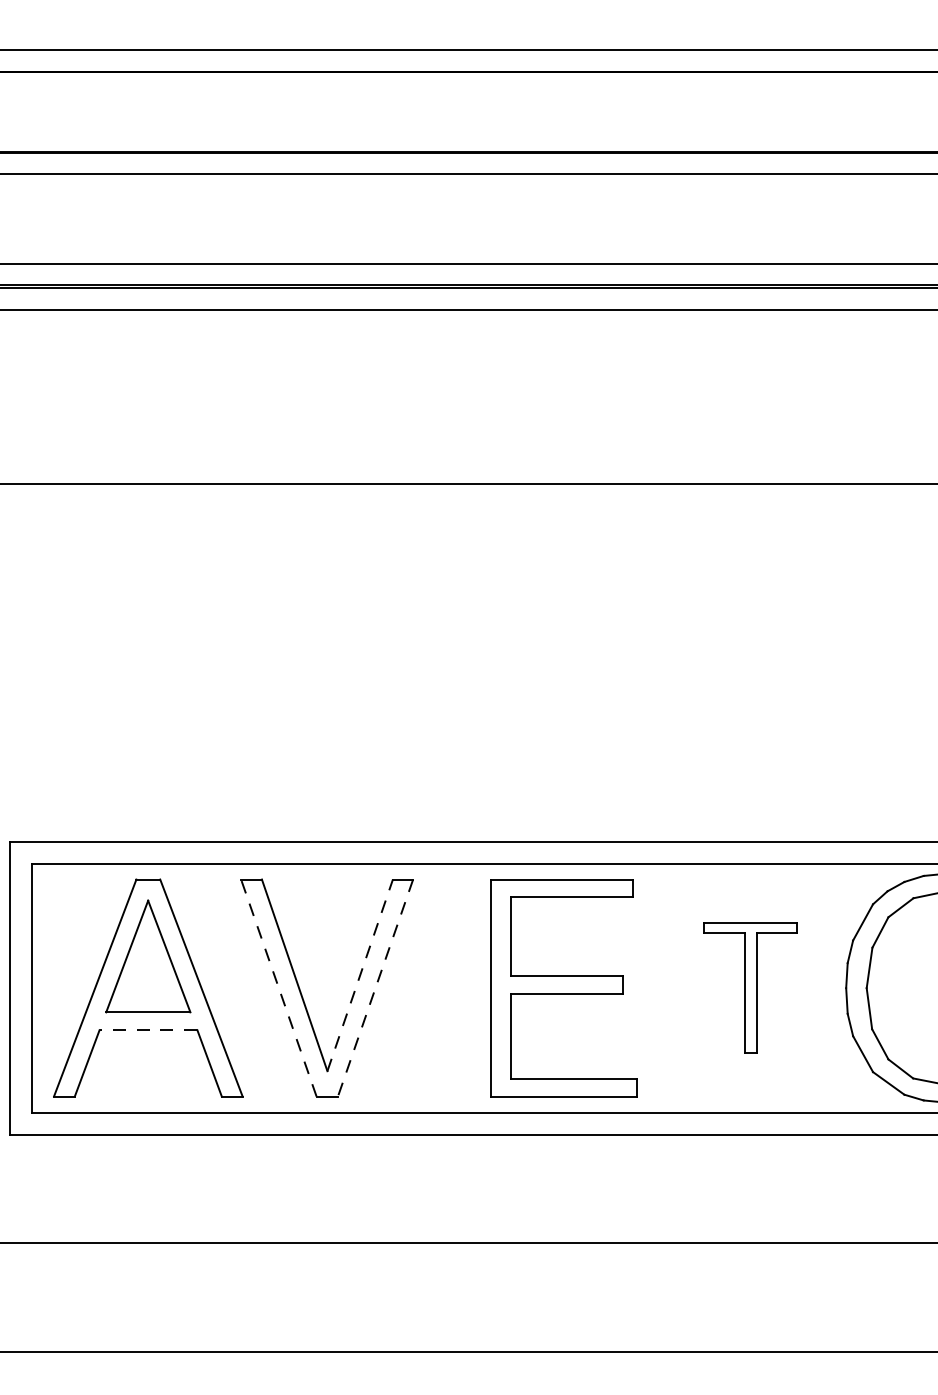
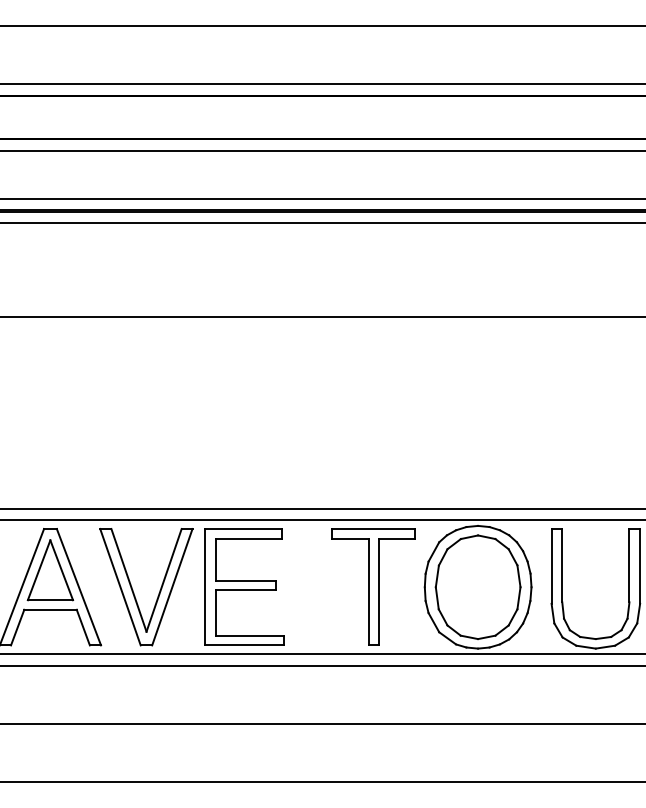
line: (360, 973) -> (164, 579), dashed -> solid
part: (564, 986) -> (244, 586), moved
part: (750, 986) -> (373, 586), size x1.67
line: (278, 988) -> (120, 587), dashed -> solid
line: (375, 988) -> (172, 587), dashed -> solid
line: (148, 1029) -> (50, 609), dashed -> solid

